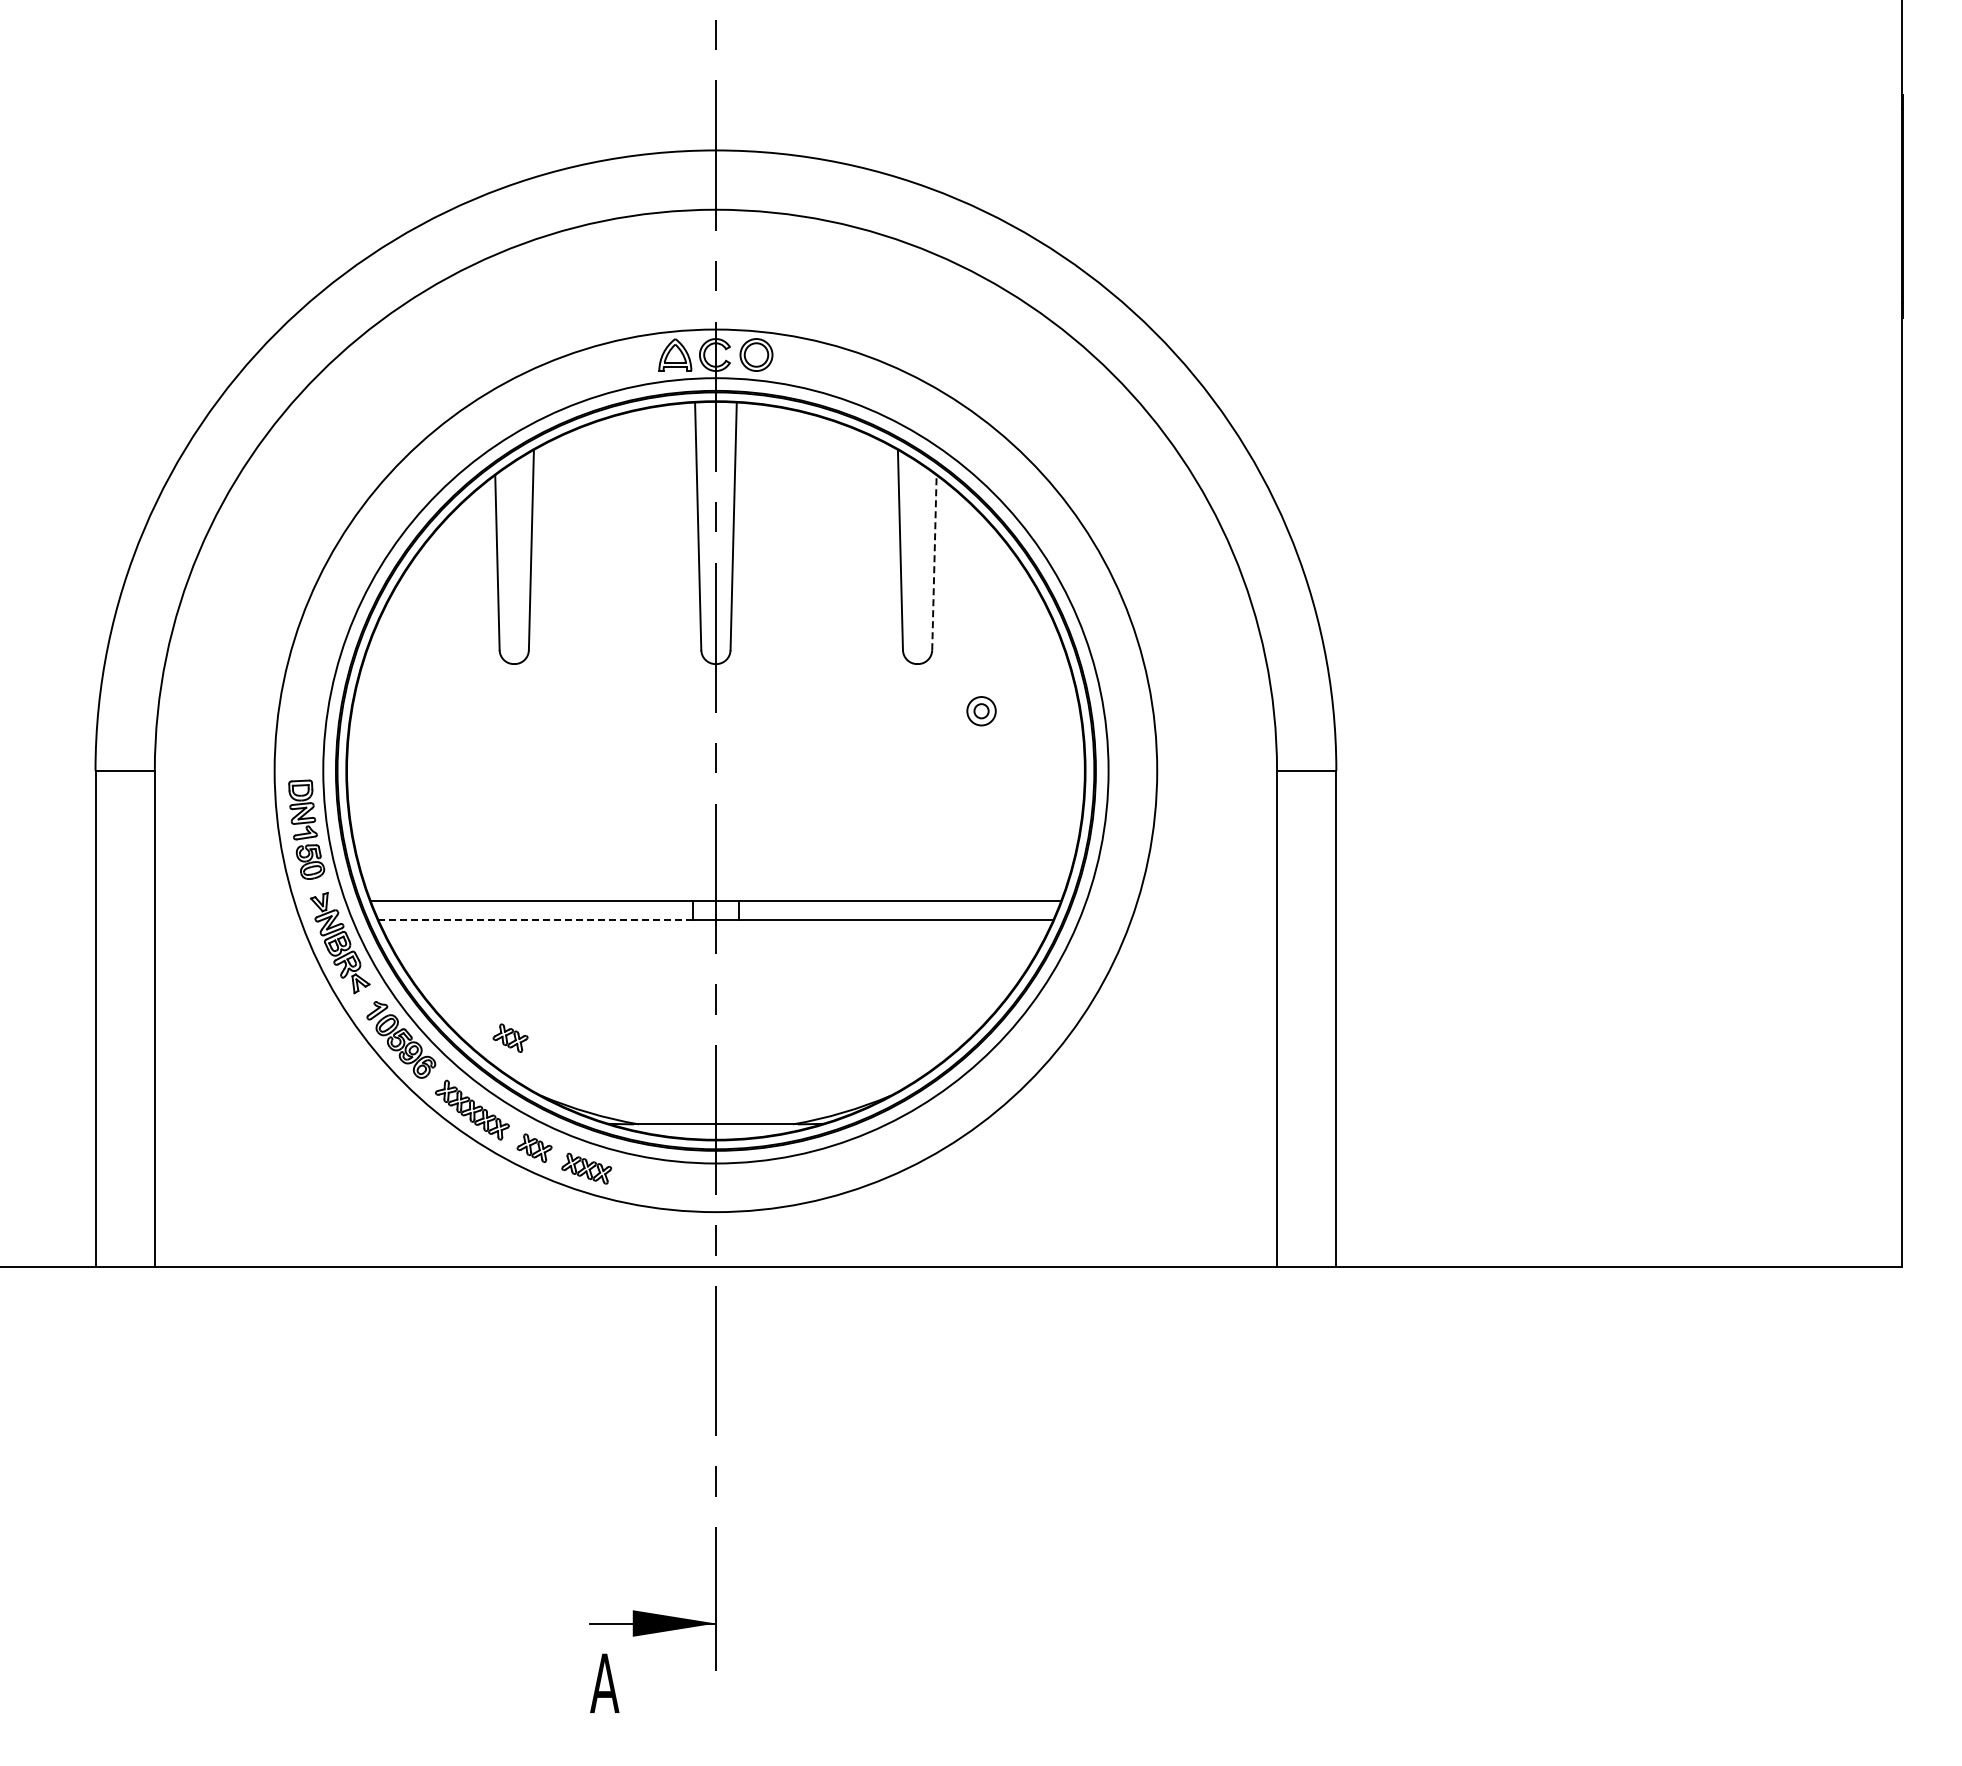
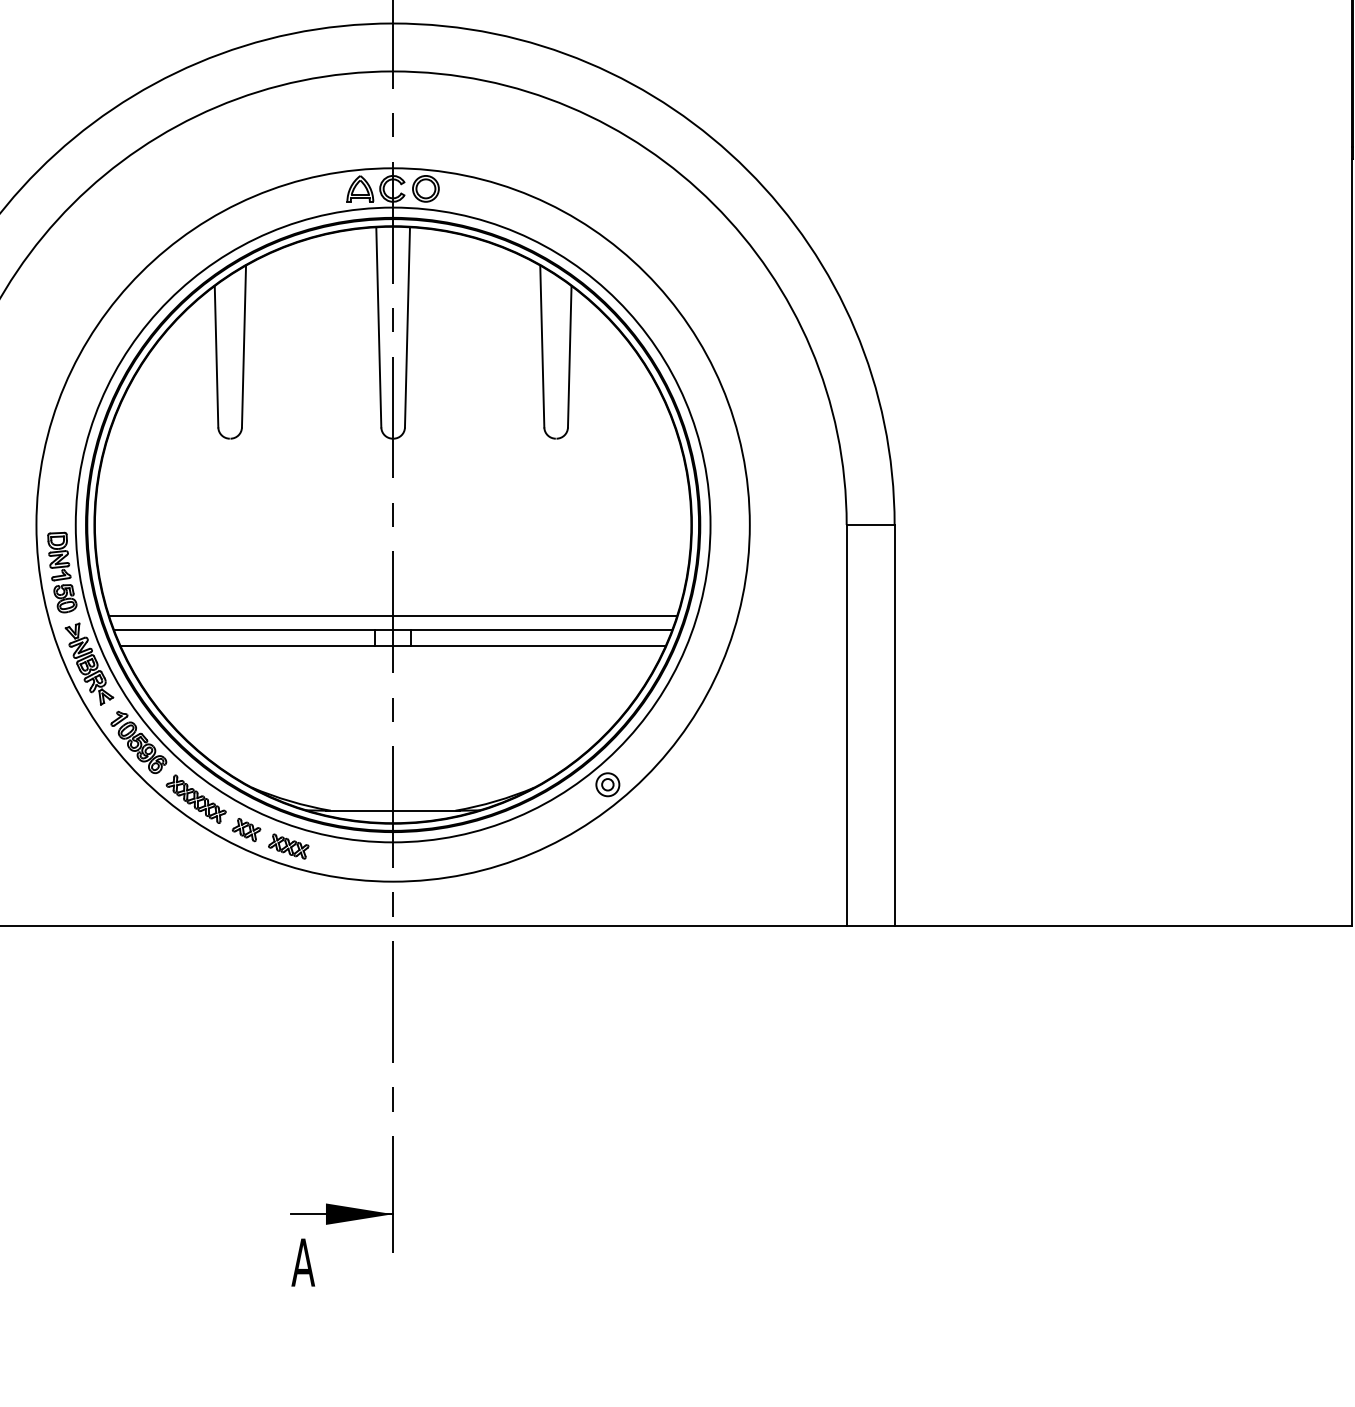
line: (934, 562) -> (569, 356), dashed -> solid
part: (981, 711) -> (607, 784), moved
line: (715, 883) -> (392, 616), added
line: (535, 920) -> (247, 645), dashed -> solid
part: (510, 1037) -> (227, 740), removed

